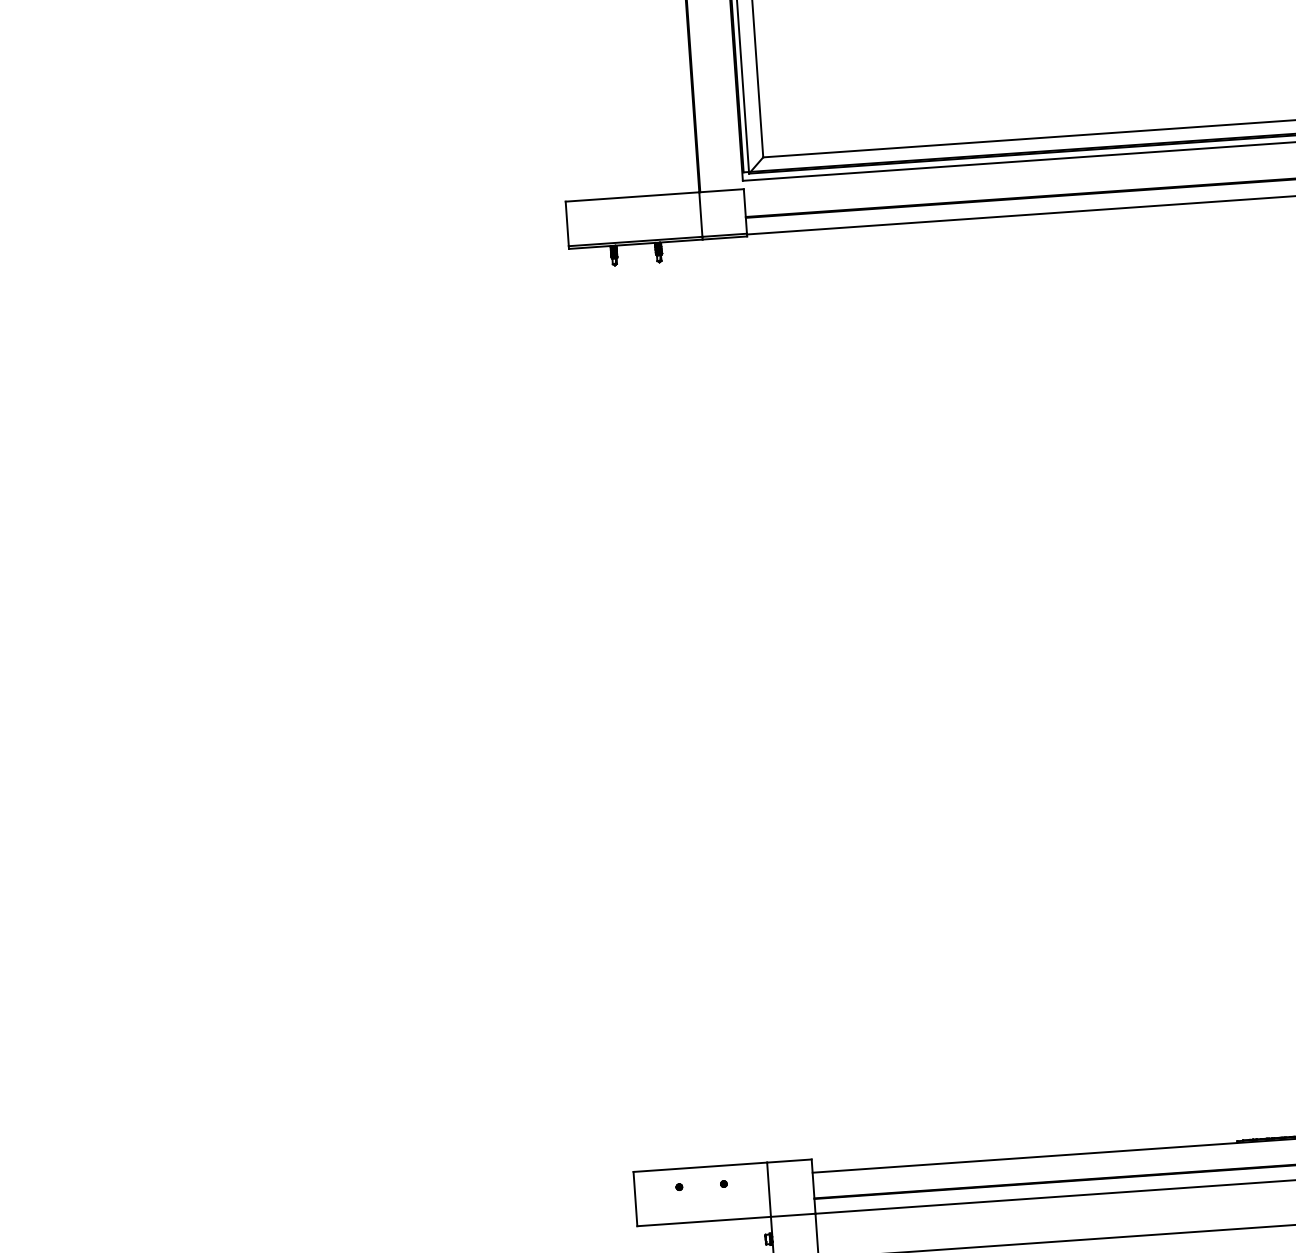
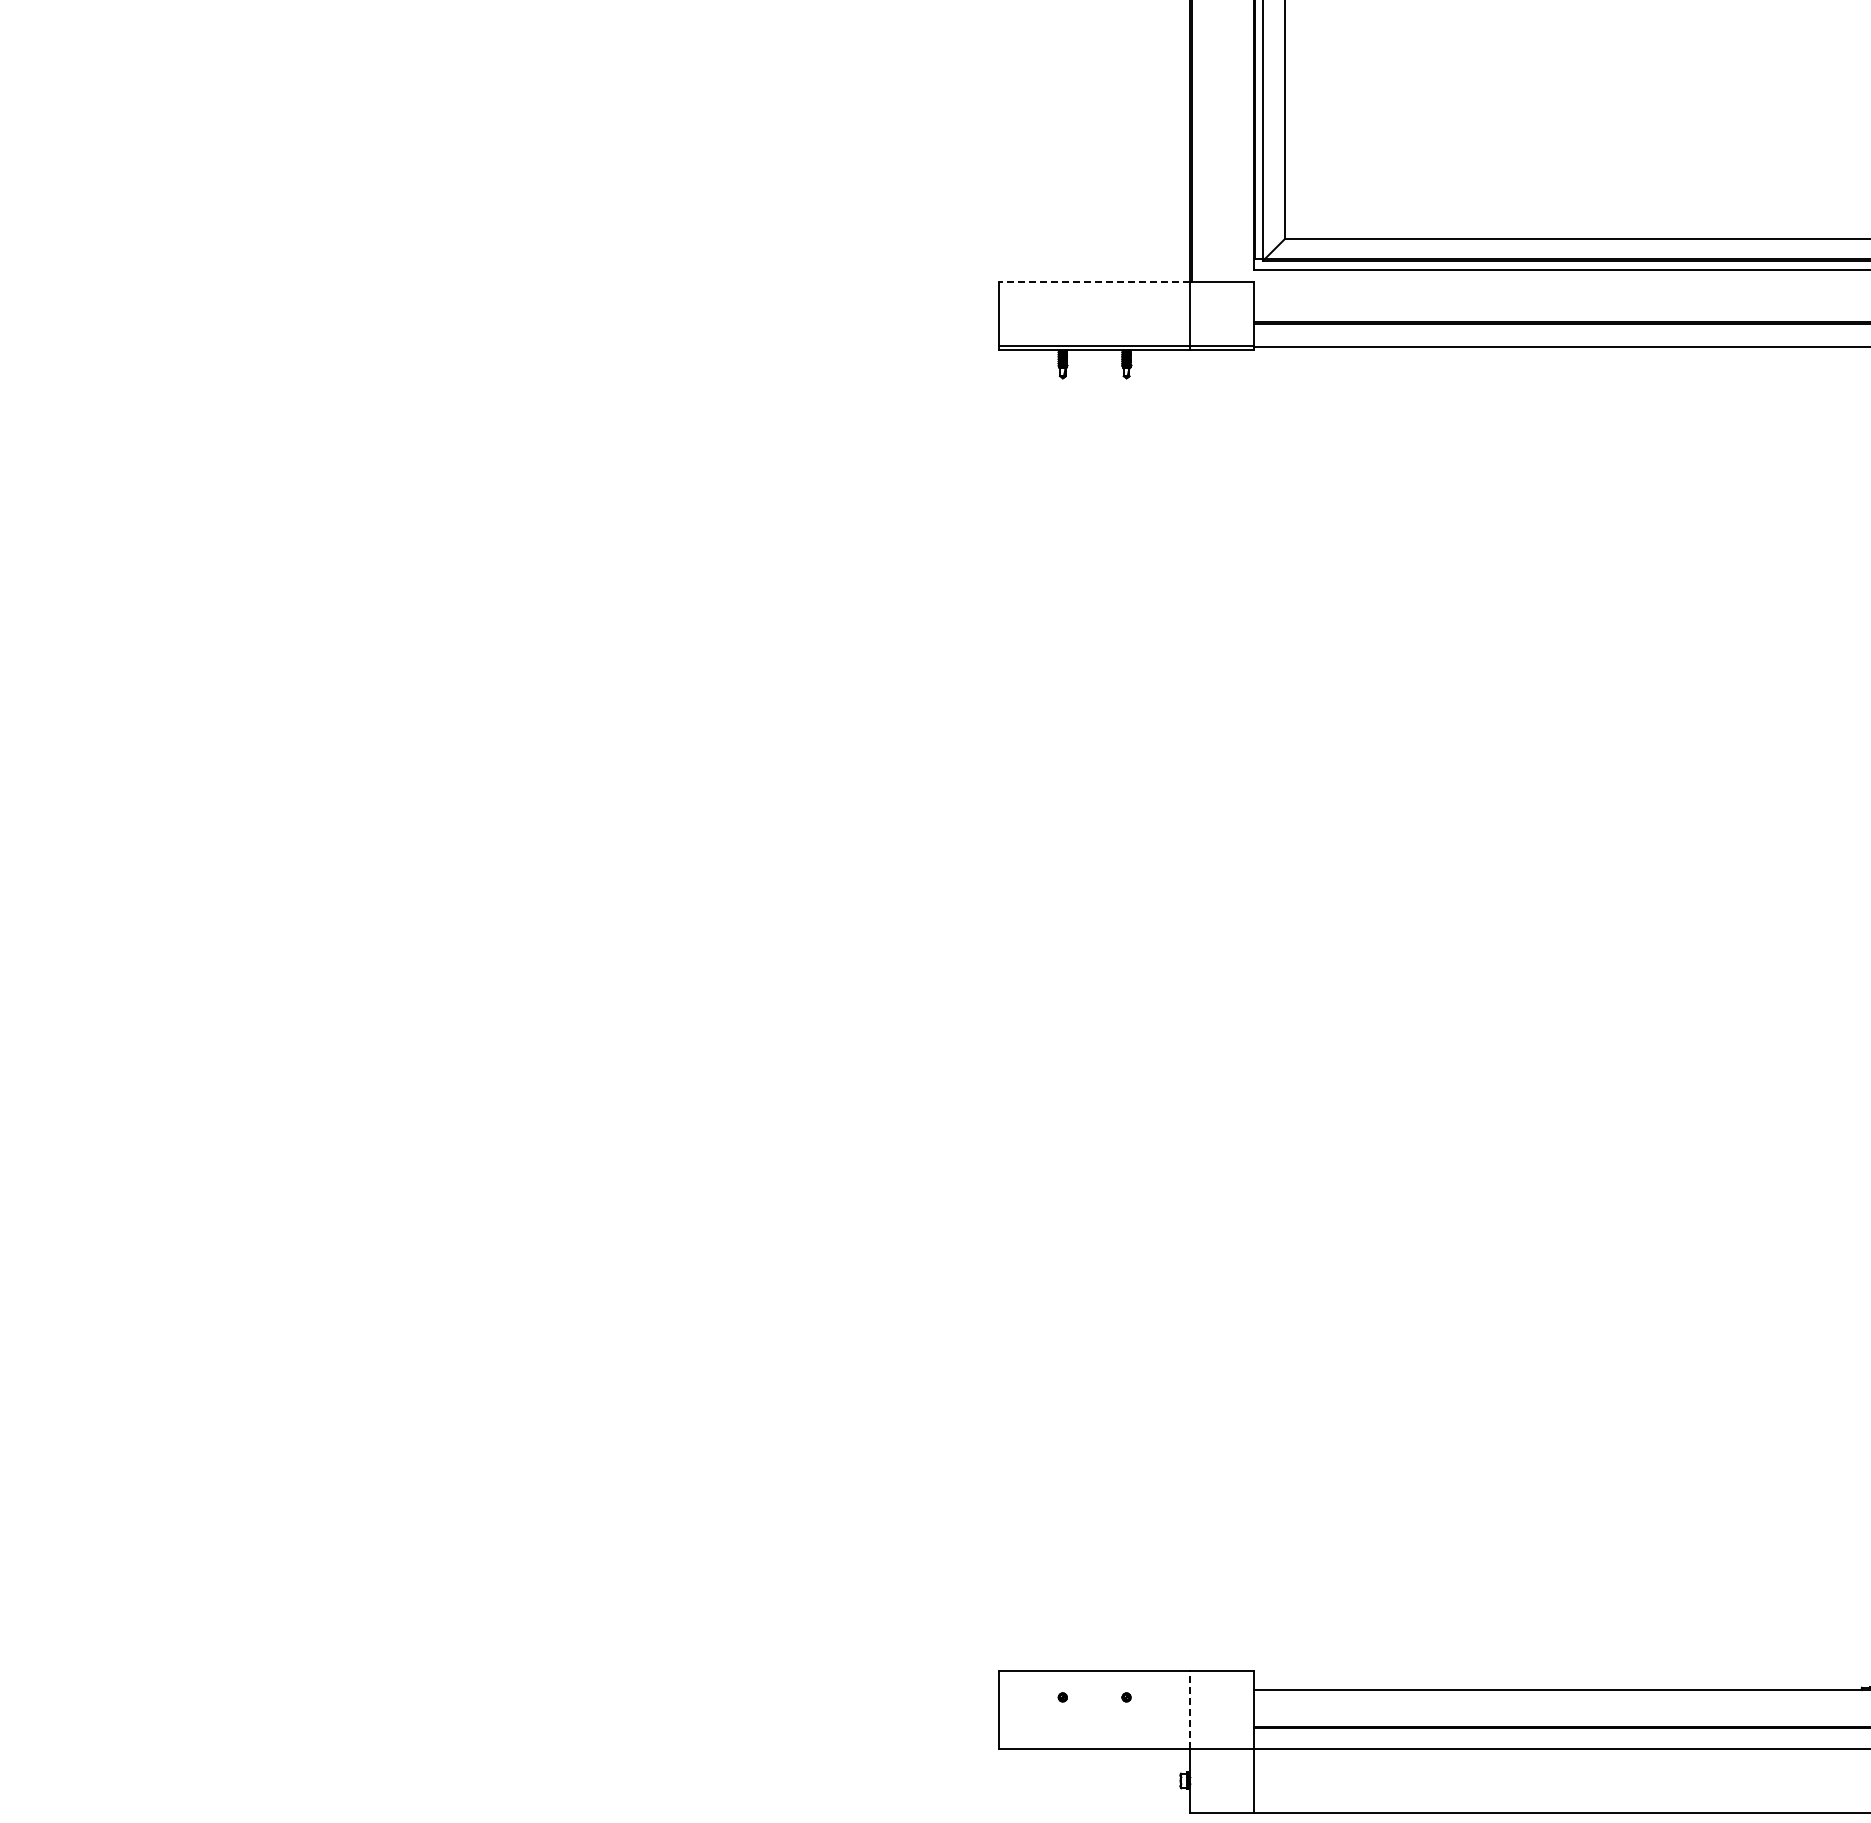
line: (632, 197) -> (1094, 282), solid -> dashed
line: (769, 1190) -> (1190, 1710), solid -> dashed

